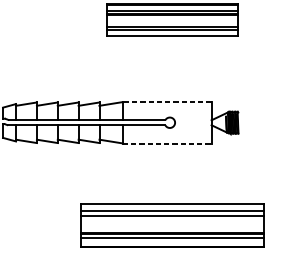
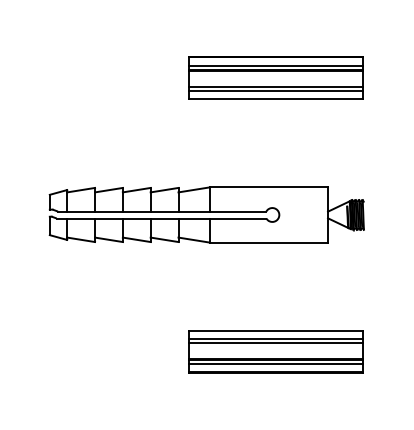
line: (166, 102) -> (268, 187), dashed -> solid
line: (167, 143) -> (269, 242), dashed -> solid
part: (172, 225) -> (275, 351), size x0.71

